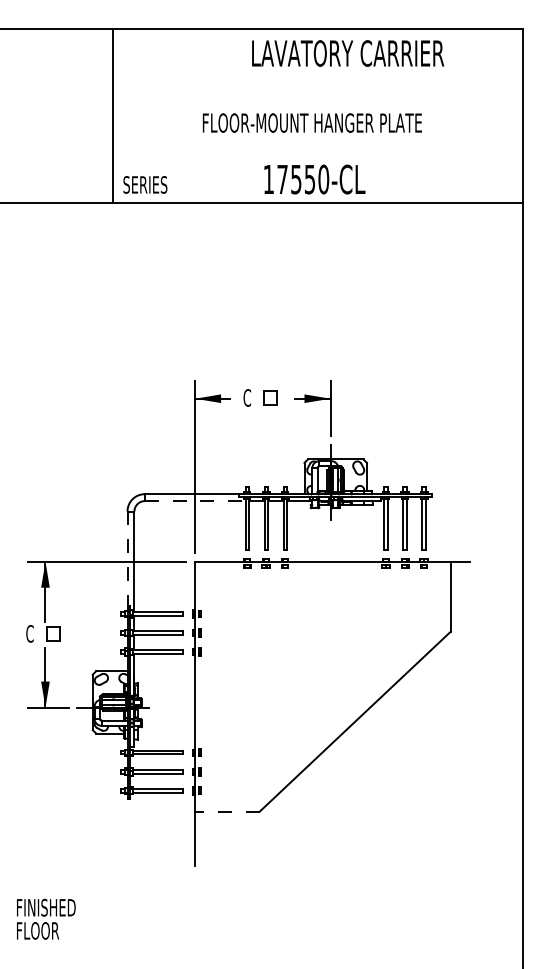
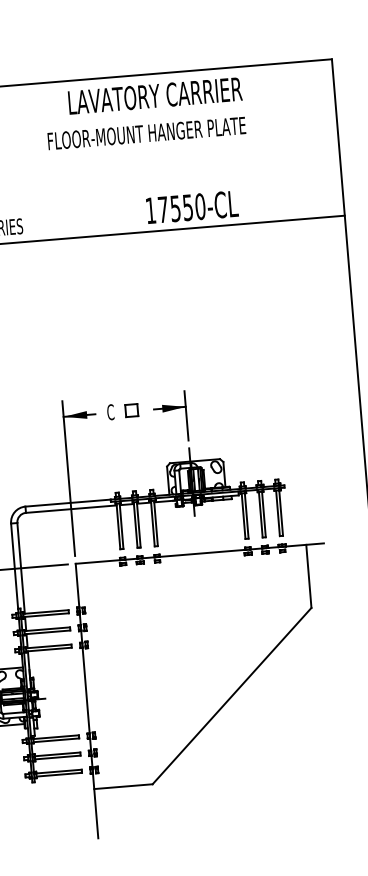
text: (348, 53) -> (155, 95), moved
text: (311, 122) -> (146, 133), moved
text: (314, 179) -> (192, 207), moved
line: (195, 501) -> (71, 509), dashed -> solid
line: (127, 559) -> (14, 566), dashed -> solid
line: (226, 811) -> (122, 786), dashed -> solid

